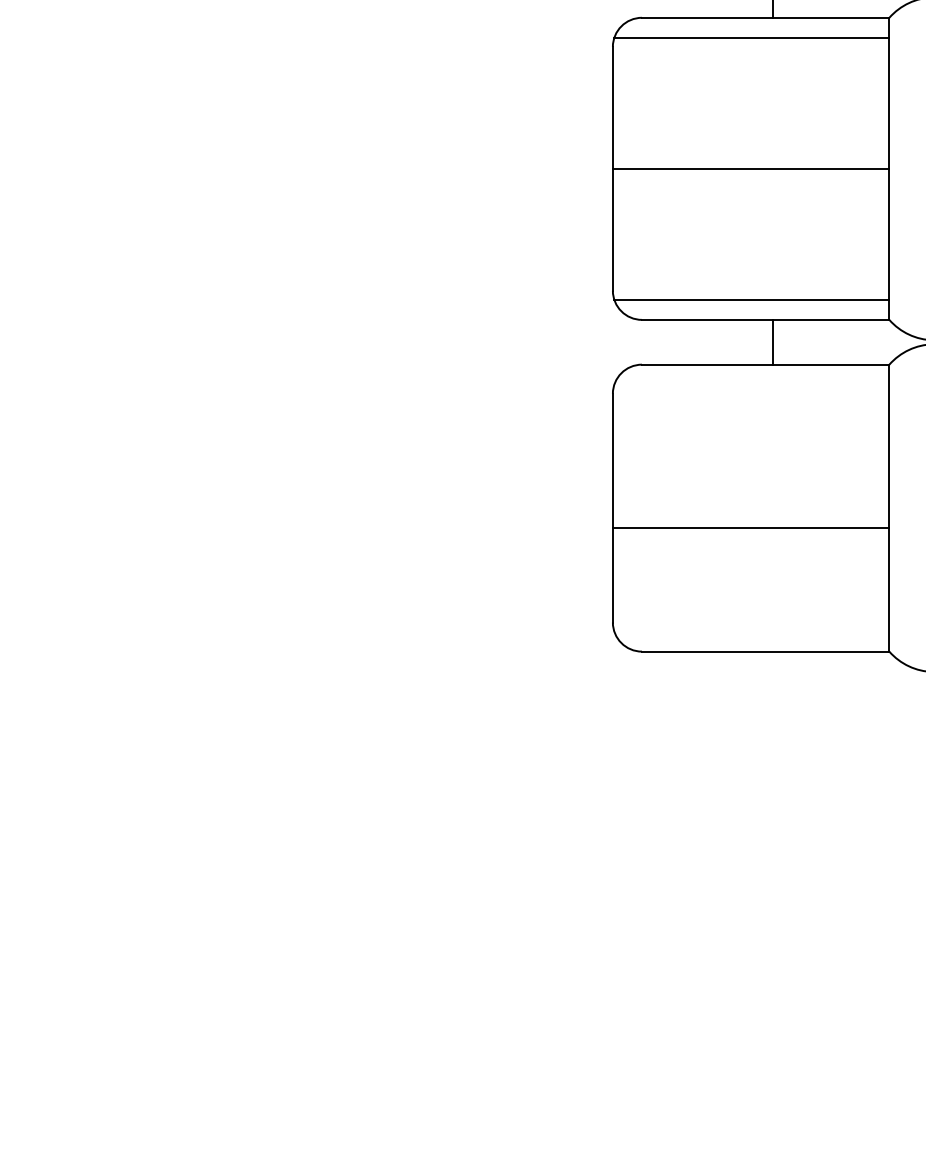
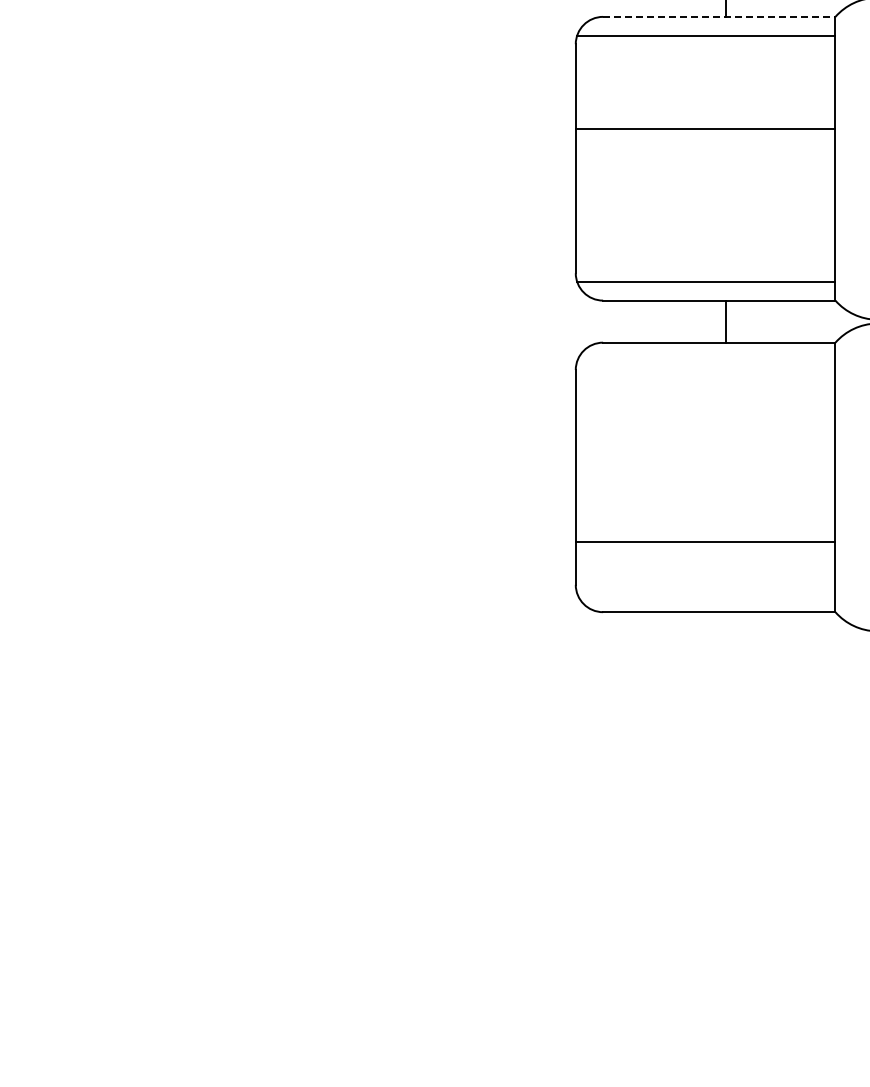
line: (765, 17) -> (719, 16), solid -> dashed
line: (751, 168) -> (705, 128), moved
line: (751, 528) -> (705, 542), moved

